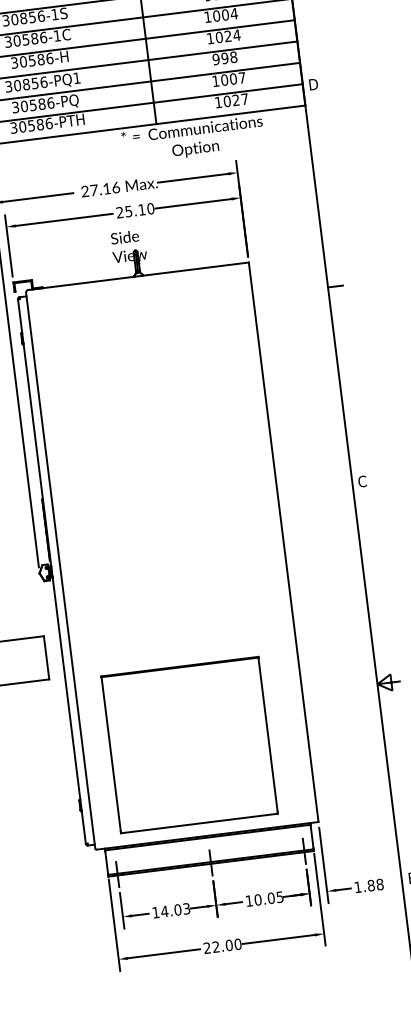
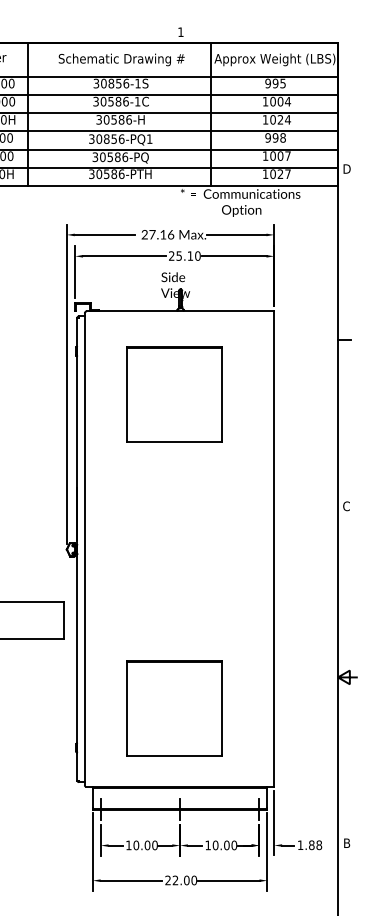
part: (143, 375) -> (174, 394), added
part: (189, 744) -> (174, 708), size x0.71
text: (280, 897) -> (234, 845), 10.05 -> 10.00
text: (175, 910) -> (145, 845), 14.03 -> 10.00

